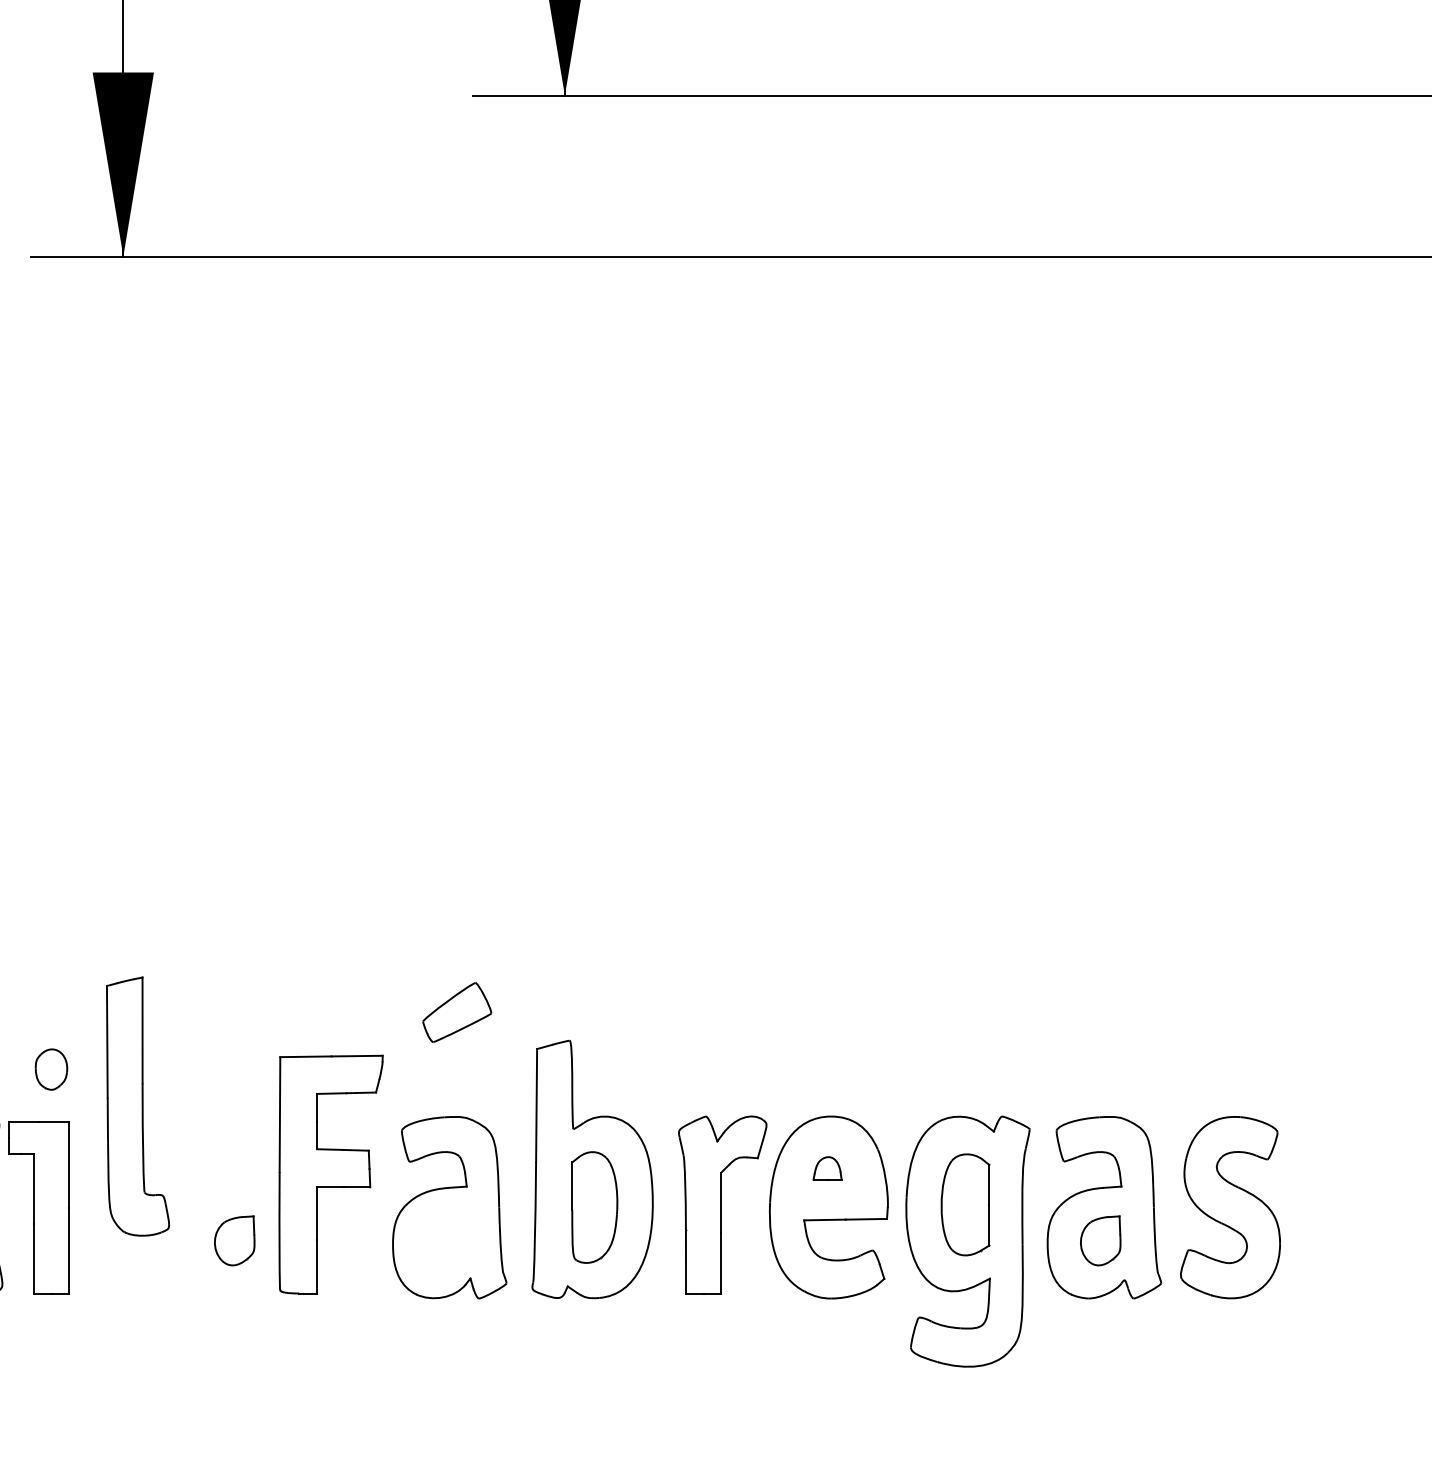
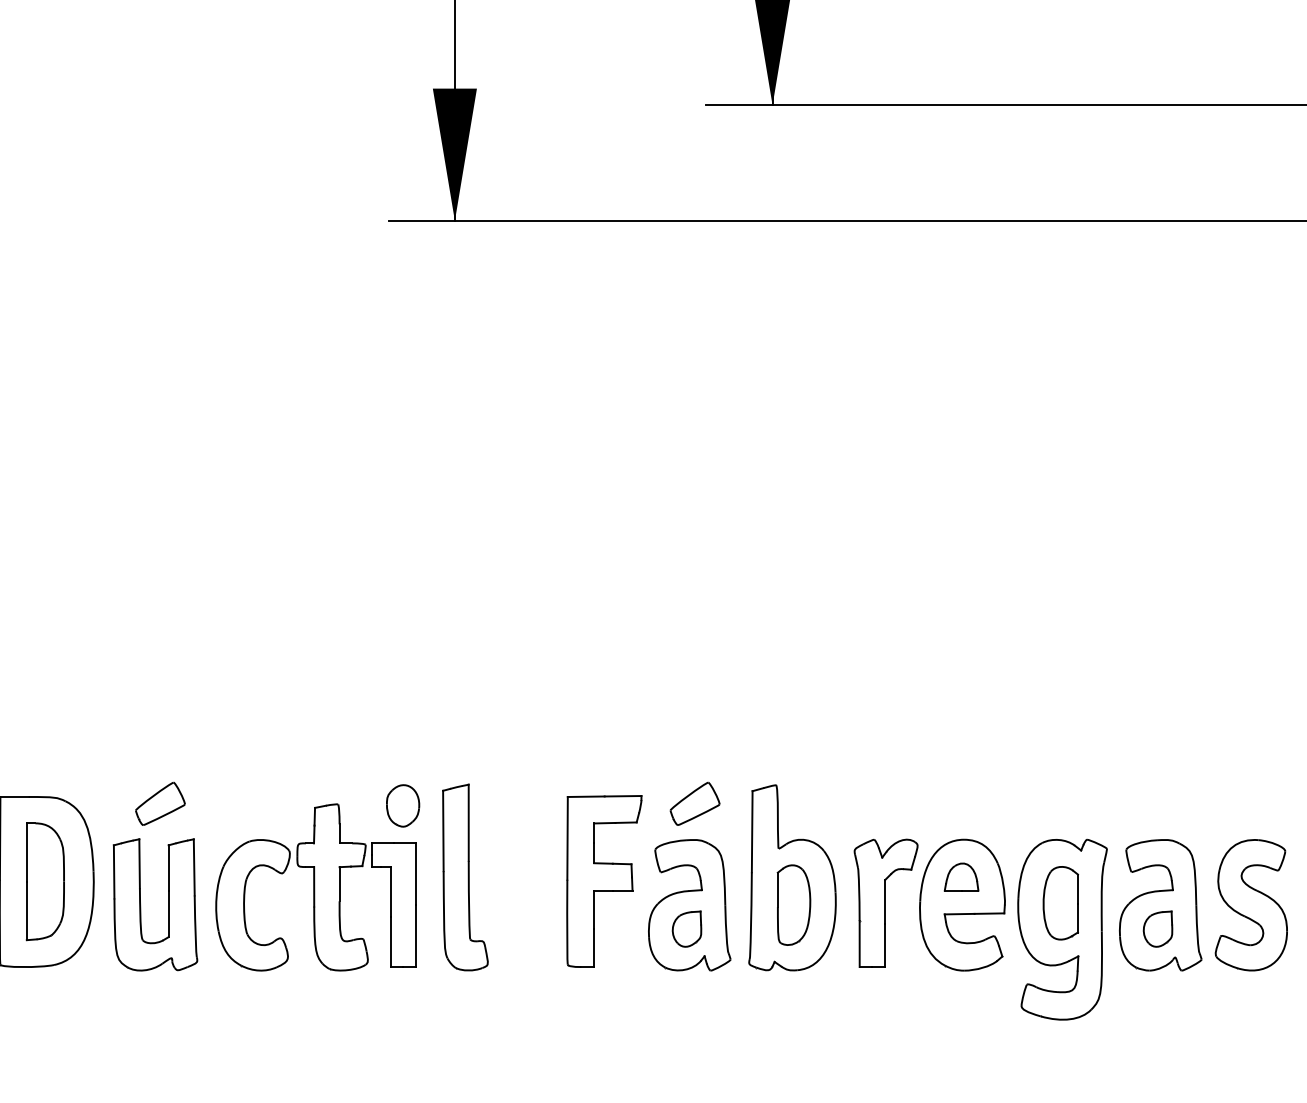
part: (456, 1011) -> (694, 803), moved
part: (51, 1068) -> (403, 805), size x1.43
part: (138, 1106) -> (465, 877), moved
part: (827, 1167) -> (961, 876), size x1.67
part: (233, 1239) -> (686, 928), moved

